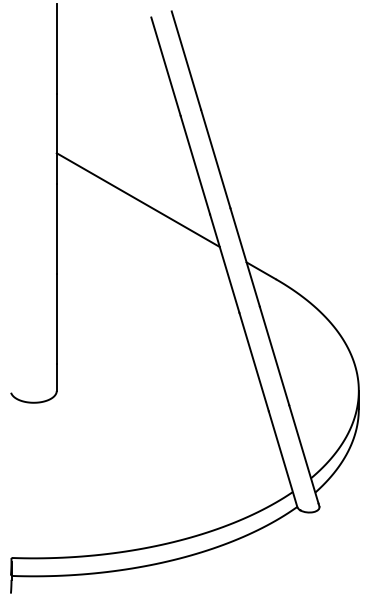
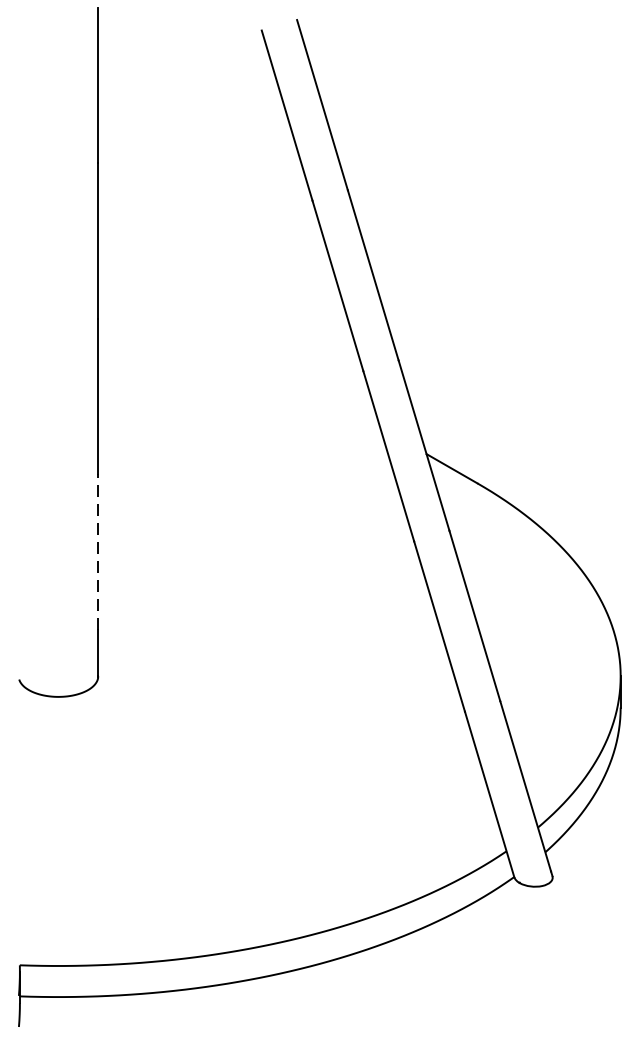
line: (137, 199) -> (237, 345), removed
line: (56, 319) -> (97, 552), solid -> dashed

